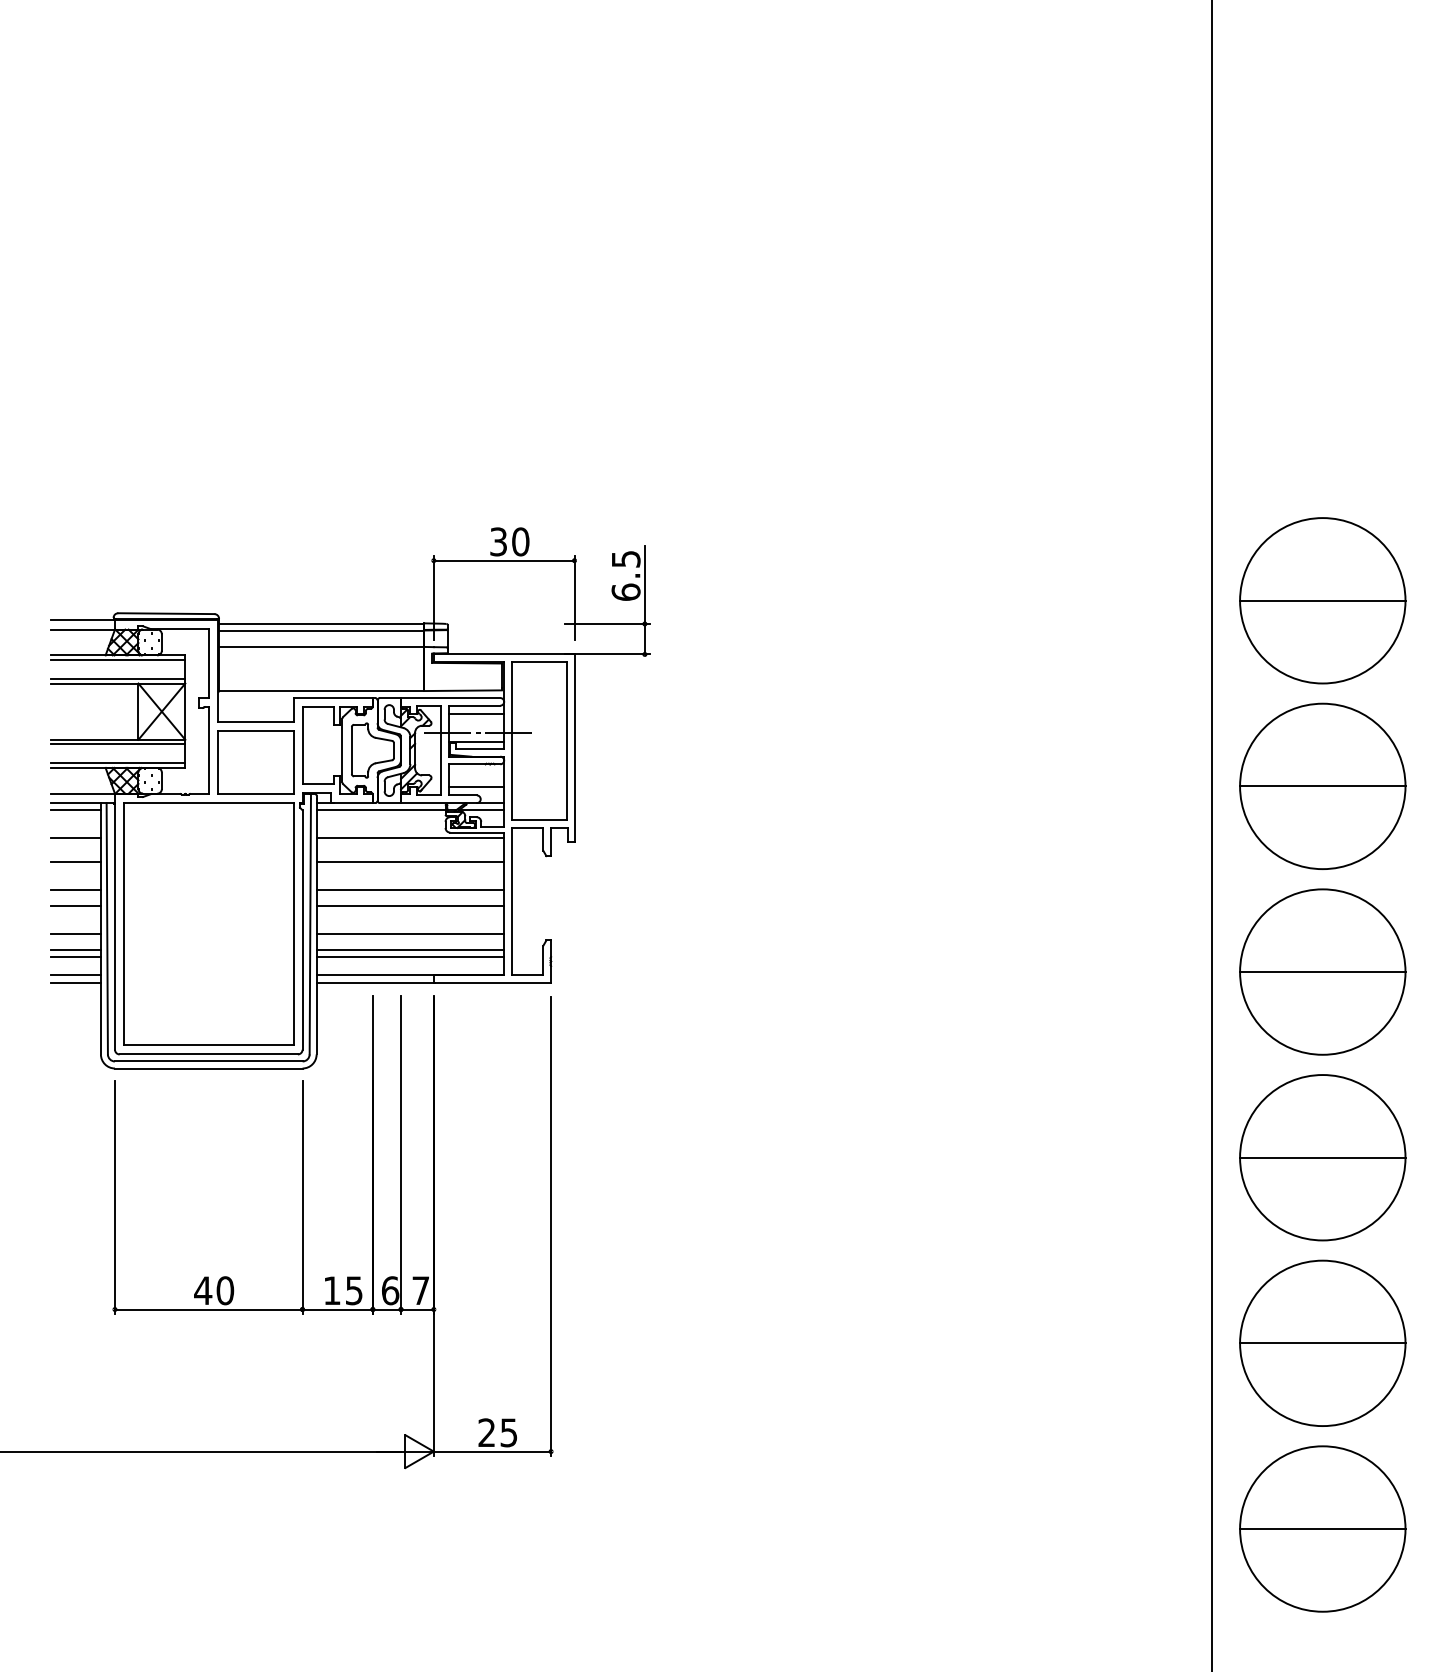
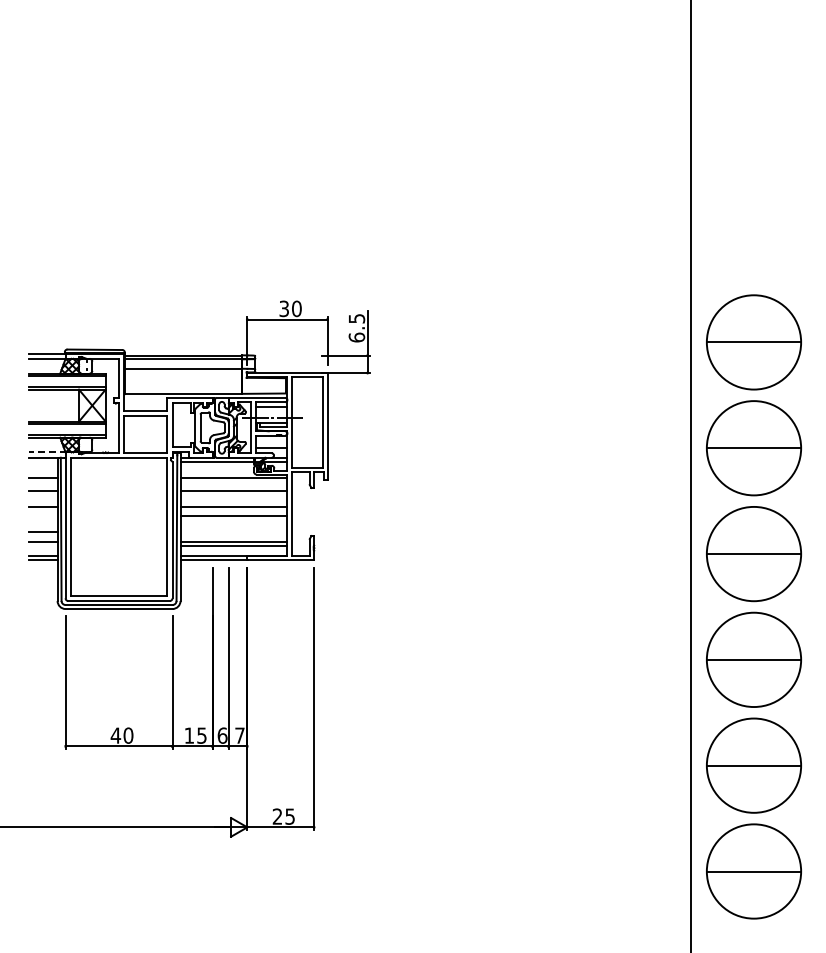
line: (83, 793) -> (47, 452), solid -> dashed
line: (74, 809) -> (42, 461), removed
line: (74, 906) -> (42, 516), removed
line: (409, 934) -> (233, 532), removed
line: (74, 957) -> (42, 545), removed

